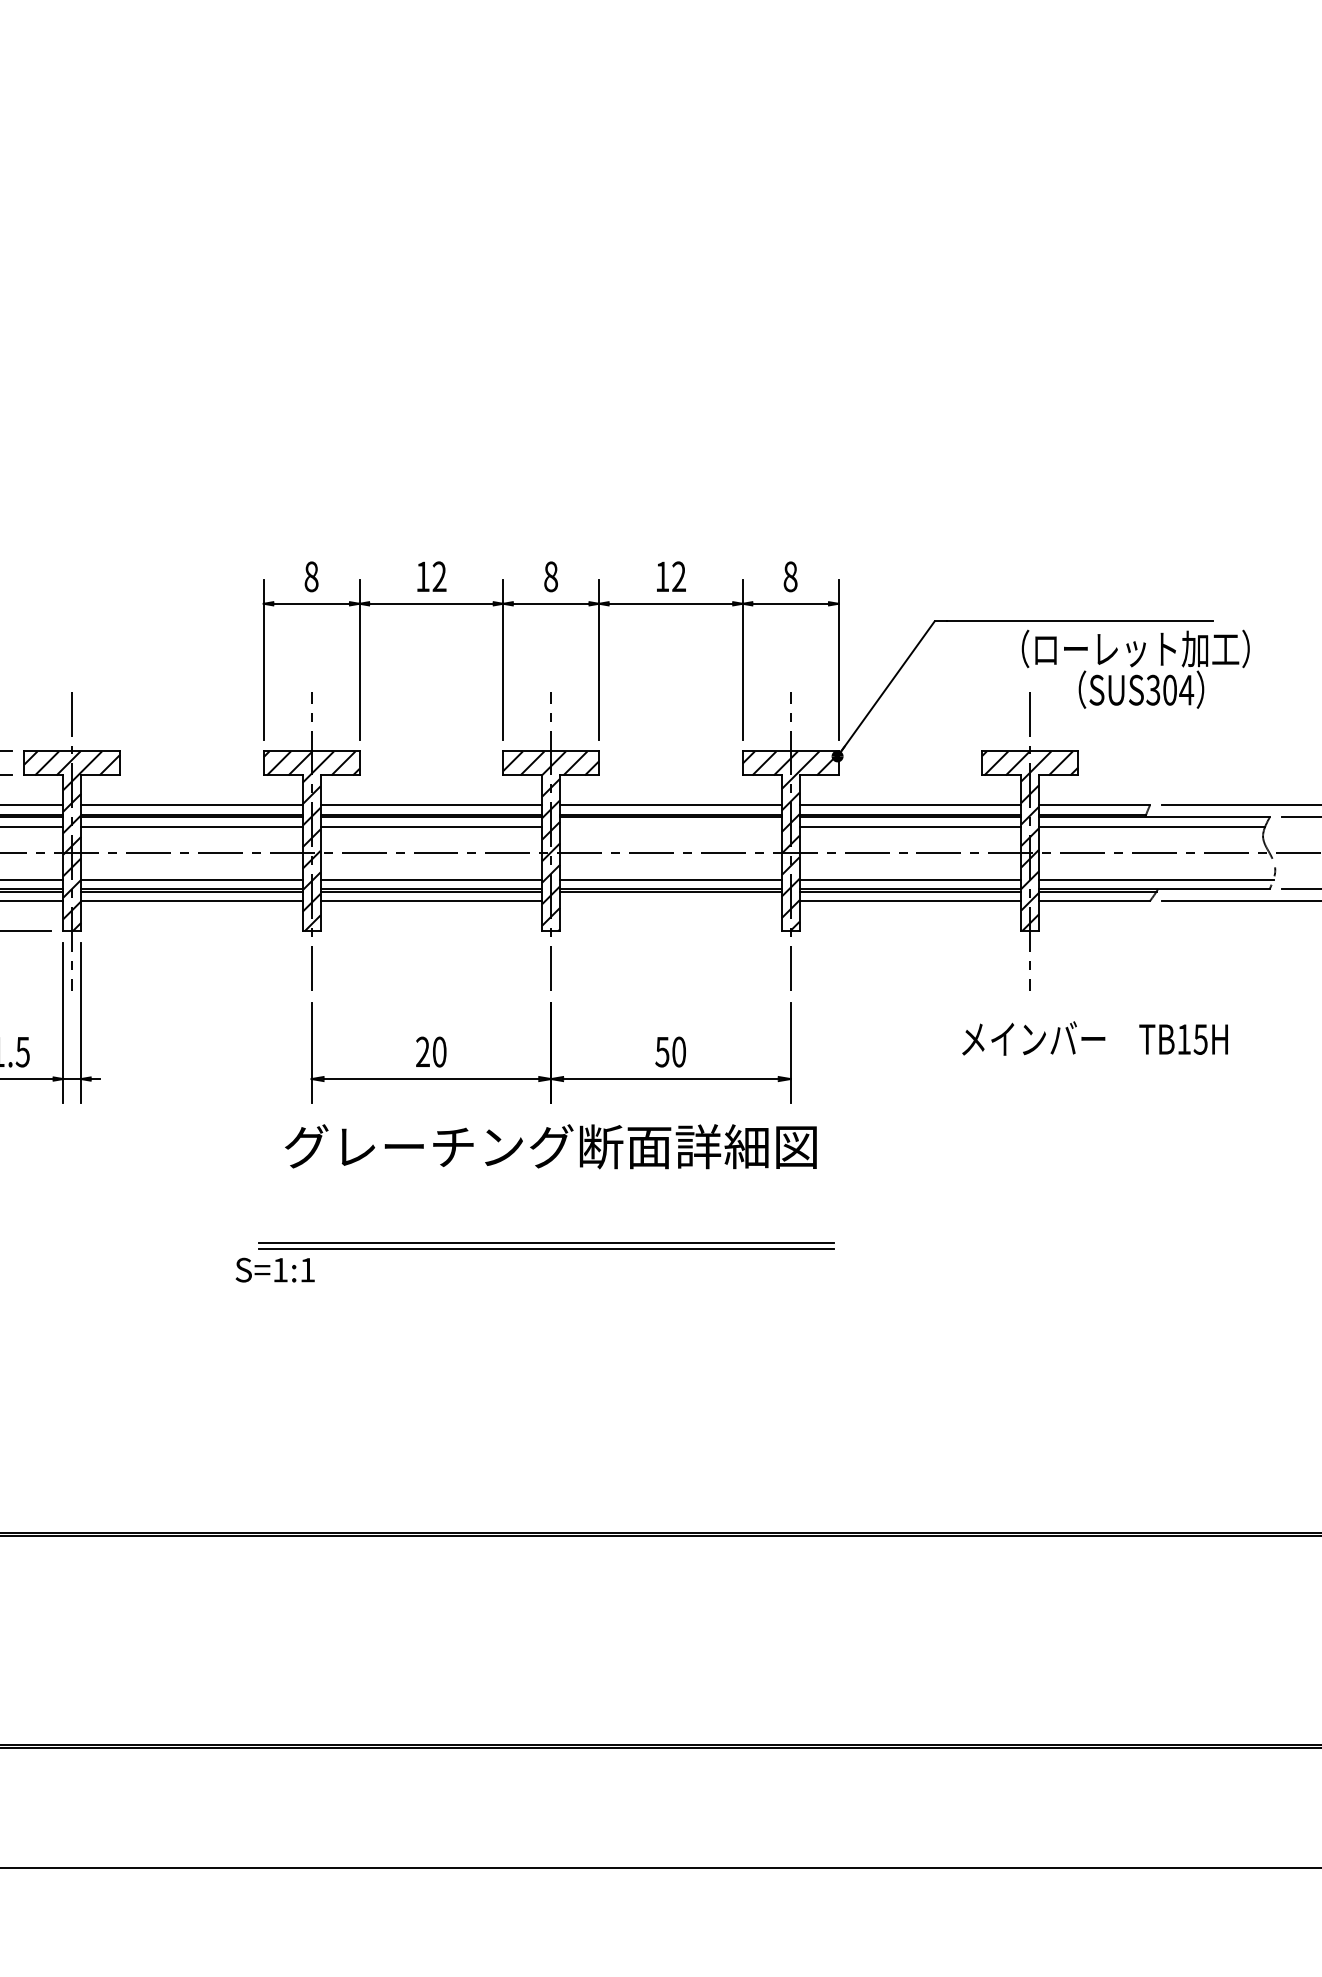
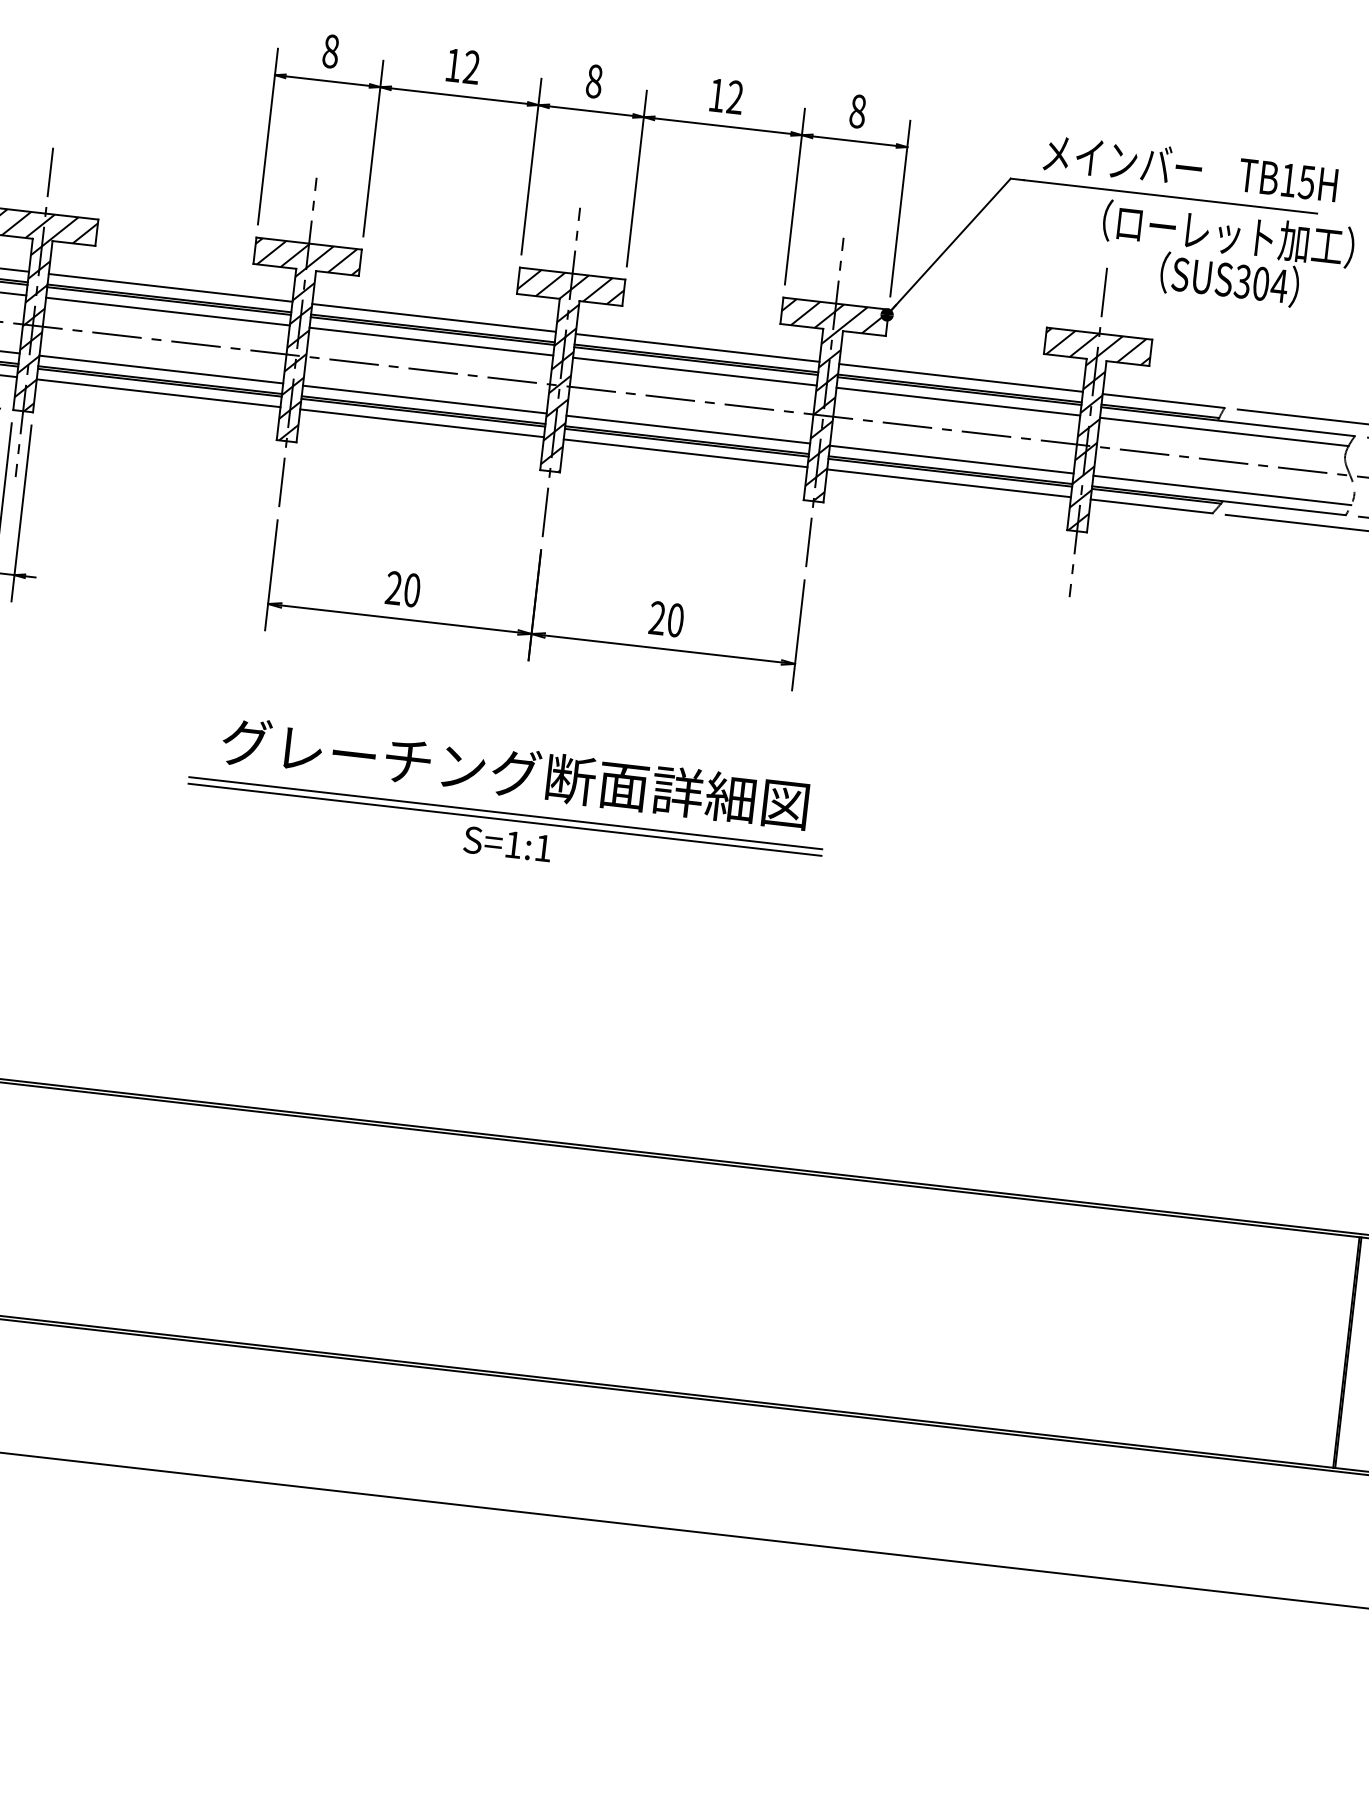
line: (670, 826) -> (694, 371), added
line: (670, 901) -> (685, 453), added
text: (1094, 1038) -> (1190, 167), moved
text: (662, 1051) -> (657, 617), 50 -> 20
text: (550, 1146) -> (515, 772), moved
text: (274, 1269) -> (506, 843), moved

